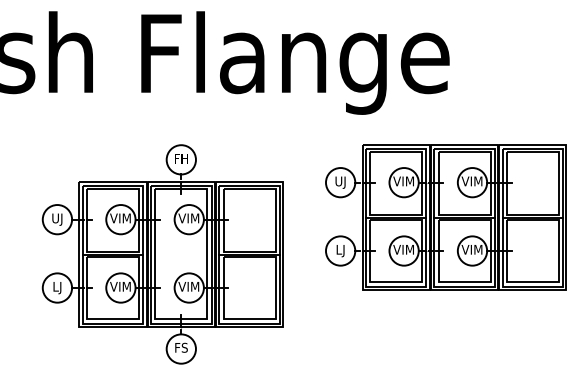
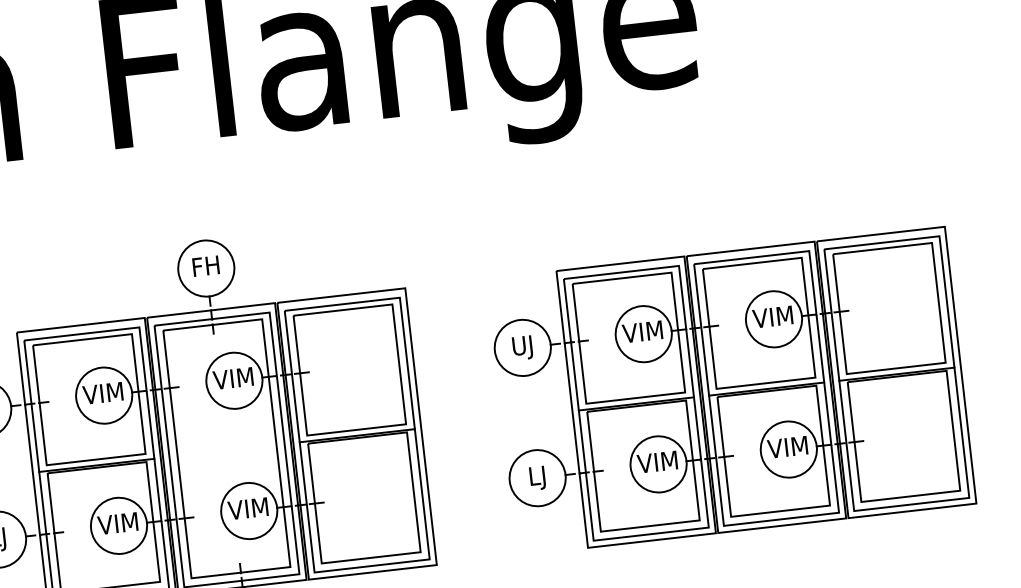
part: (445, 217) -> (730, 391), moved

